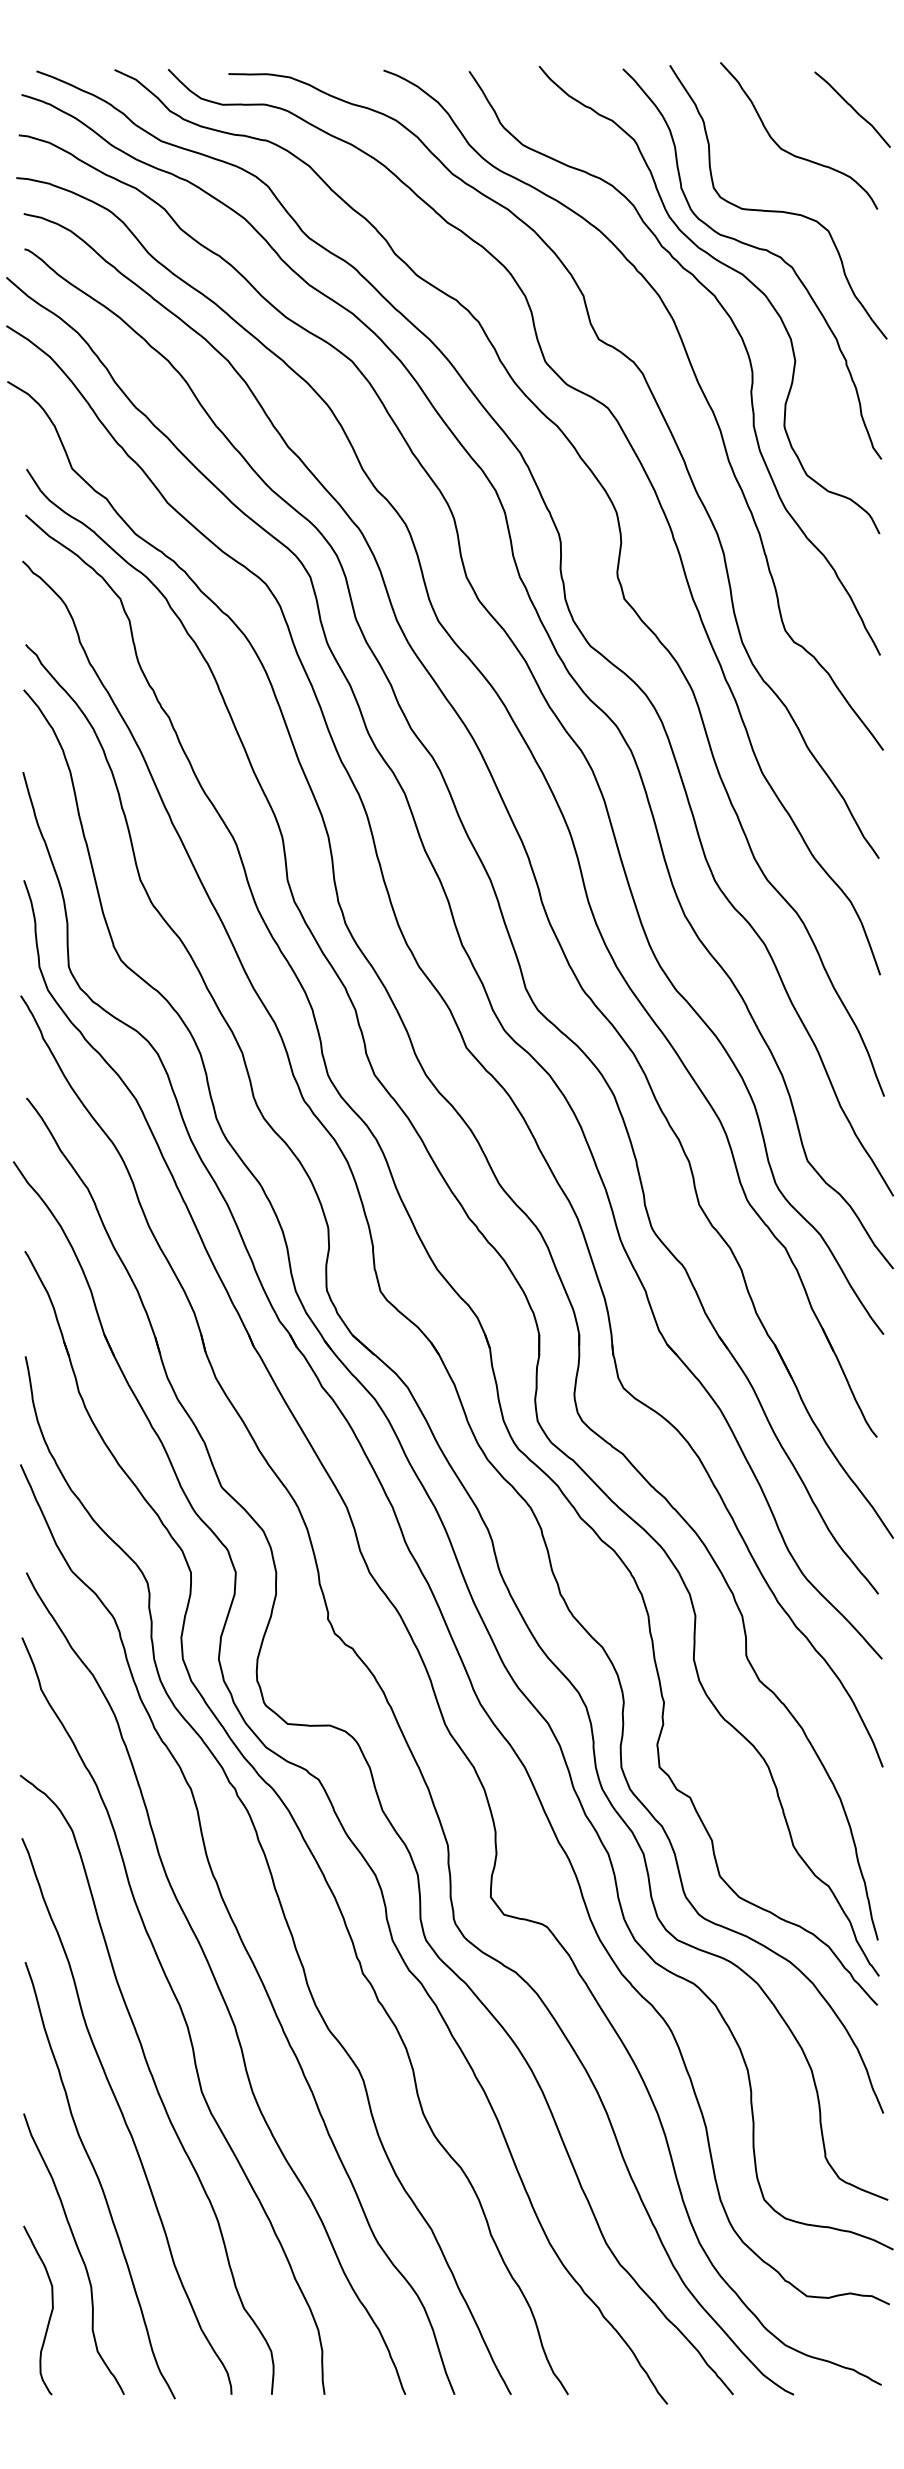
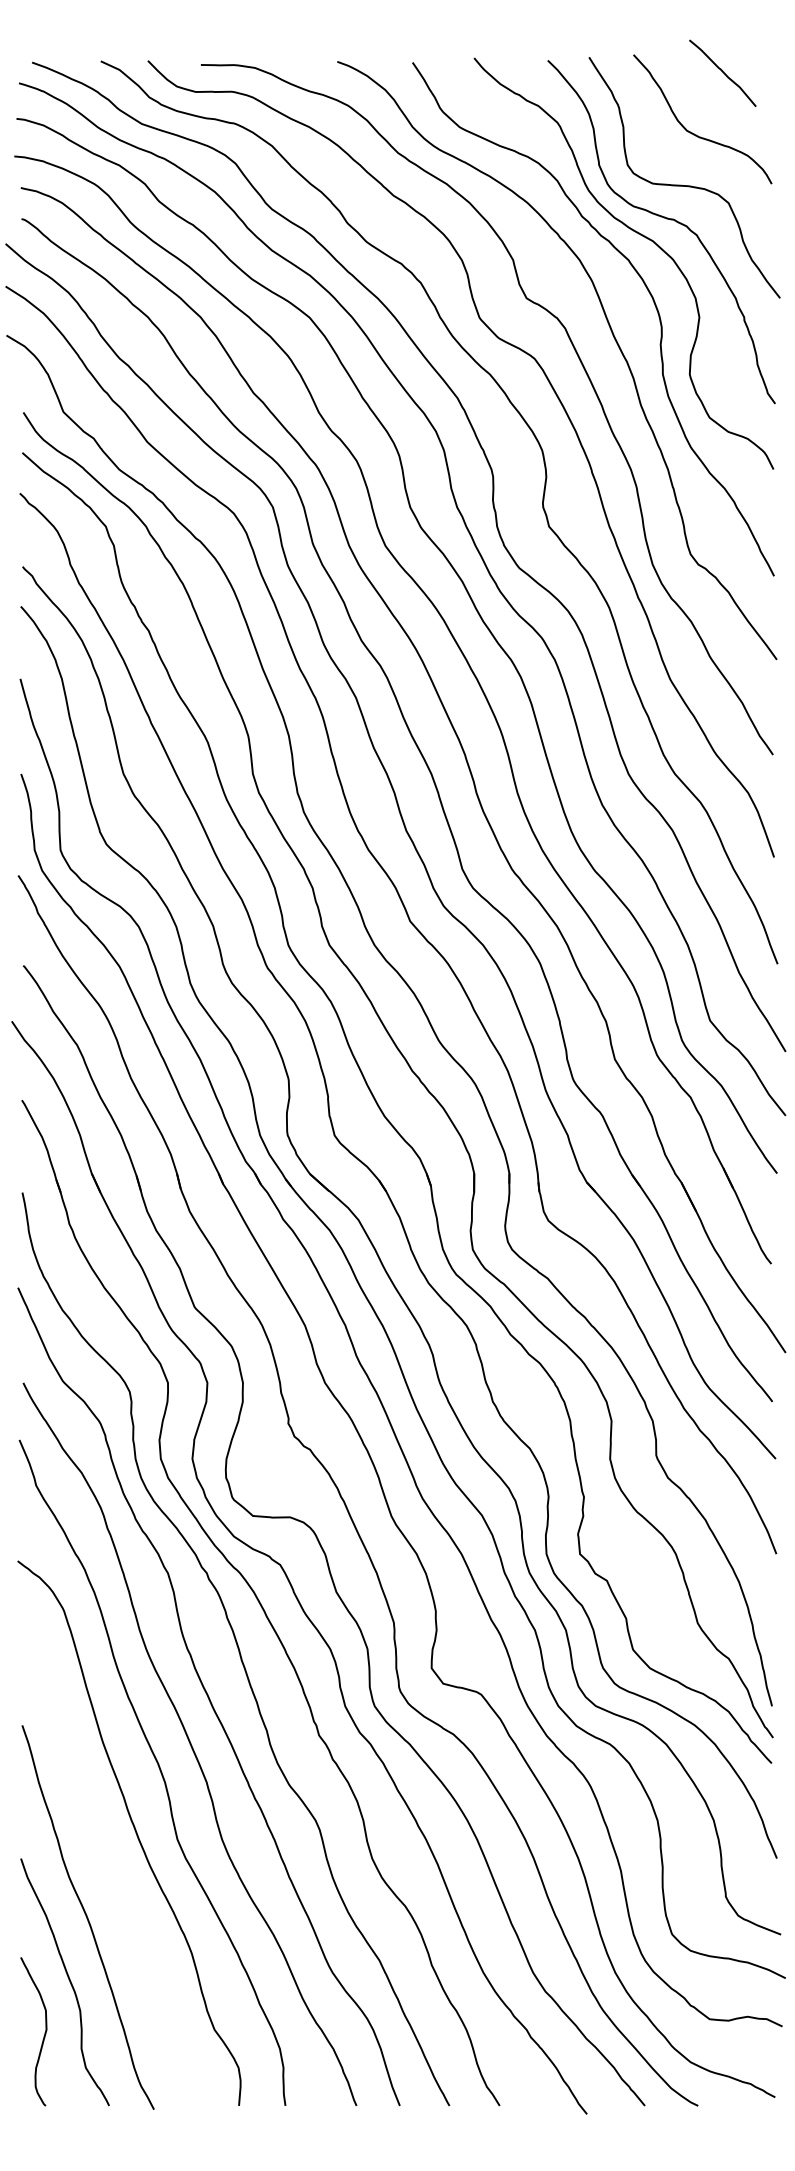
curve: (852, 108) -> (722, 72), moved
curve: (124, 2115) -> (109, 1860), removed

